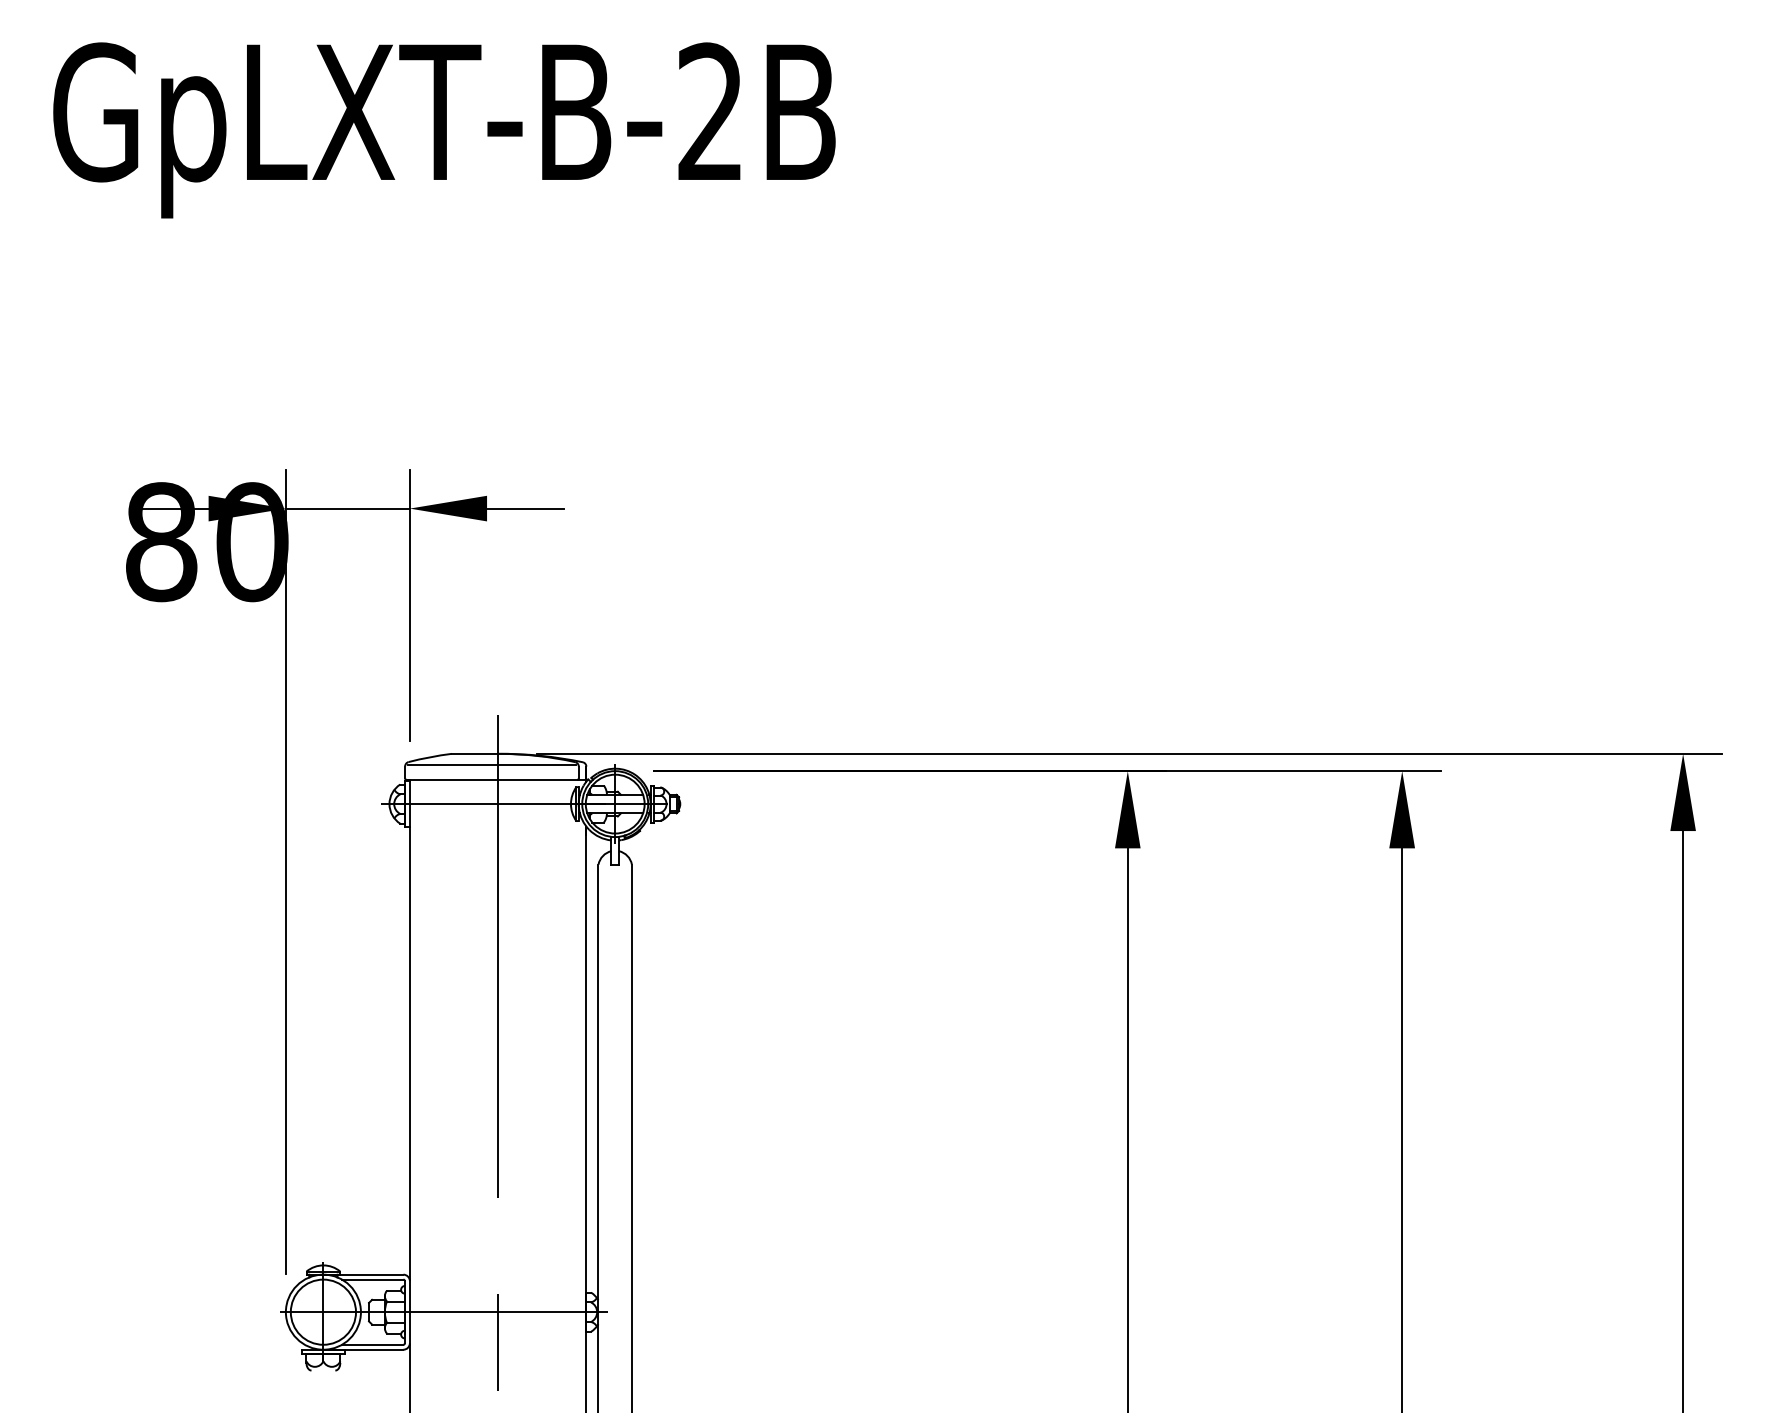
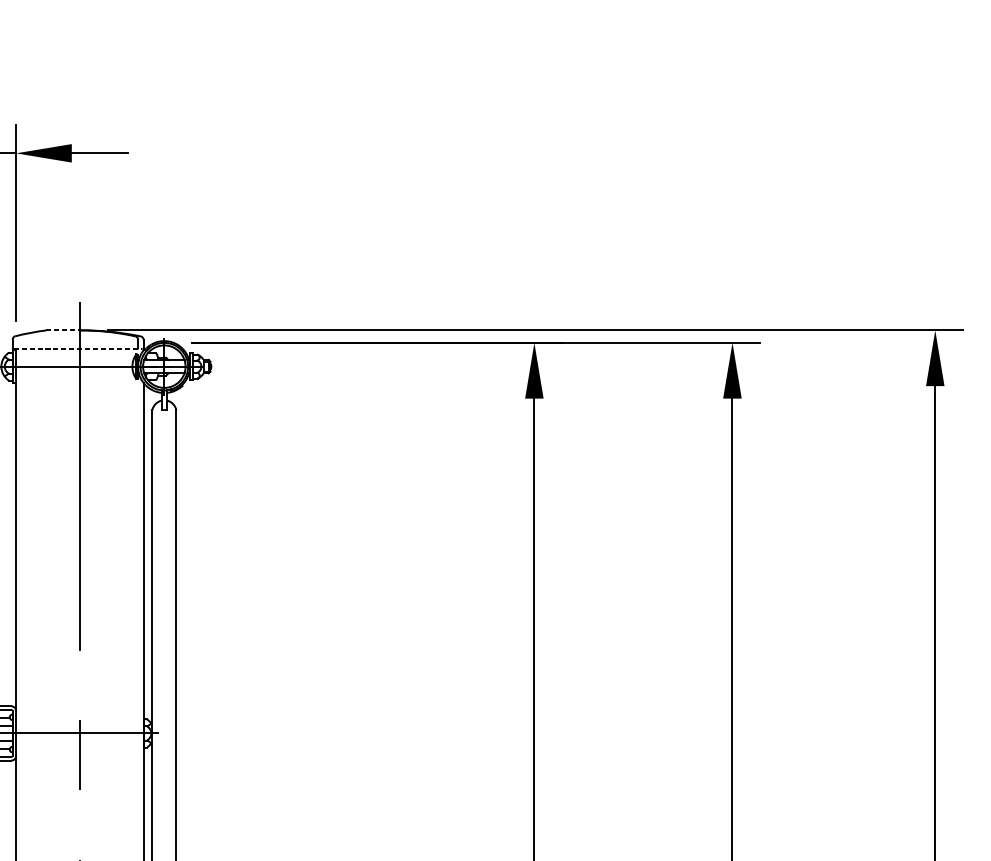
line: (475, 753) -> (63, 330), solid -> dashed
line: (491, 764) -> (75, 338), removed
line: (496, 779) -> (78, 348), solid -> dashed

